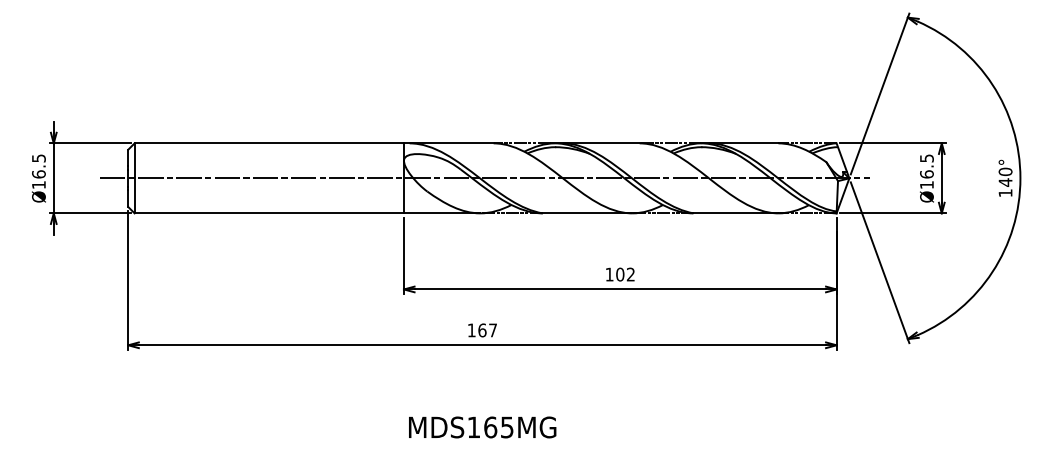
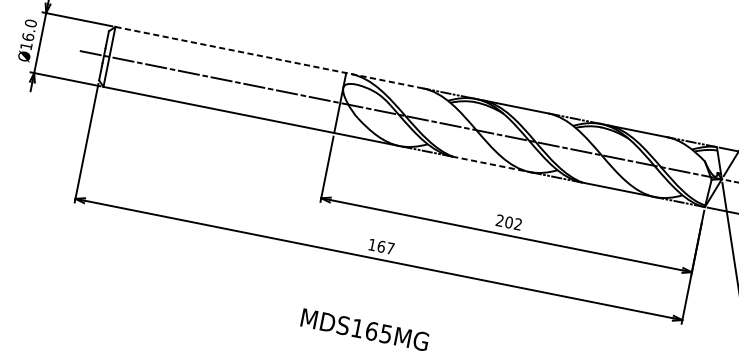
line: (314, 143) -> (269, 57), solid -> dashed
text: (38, 158) -> (30, 23), Ø16.5 -> Ø16.0
line: (589, 213) -> (493, 164), solid -> dashed
text: (609, 274) -> (499, 220), 102 -> 202

